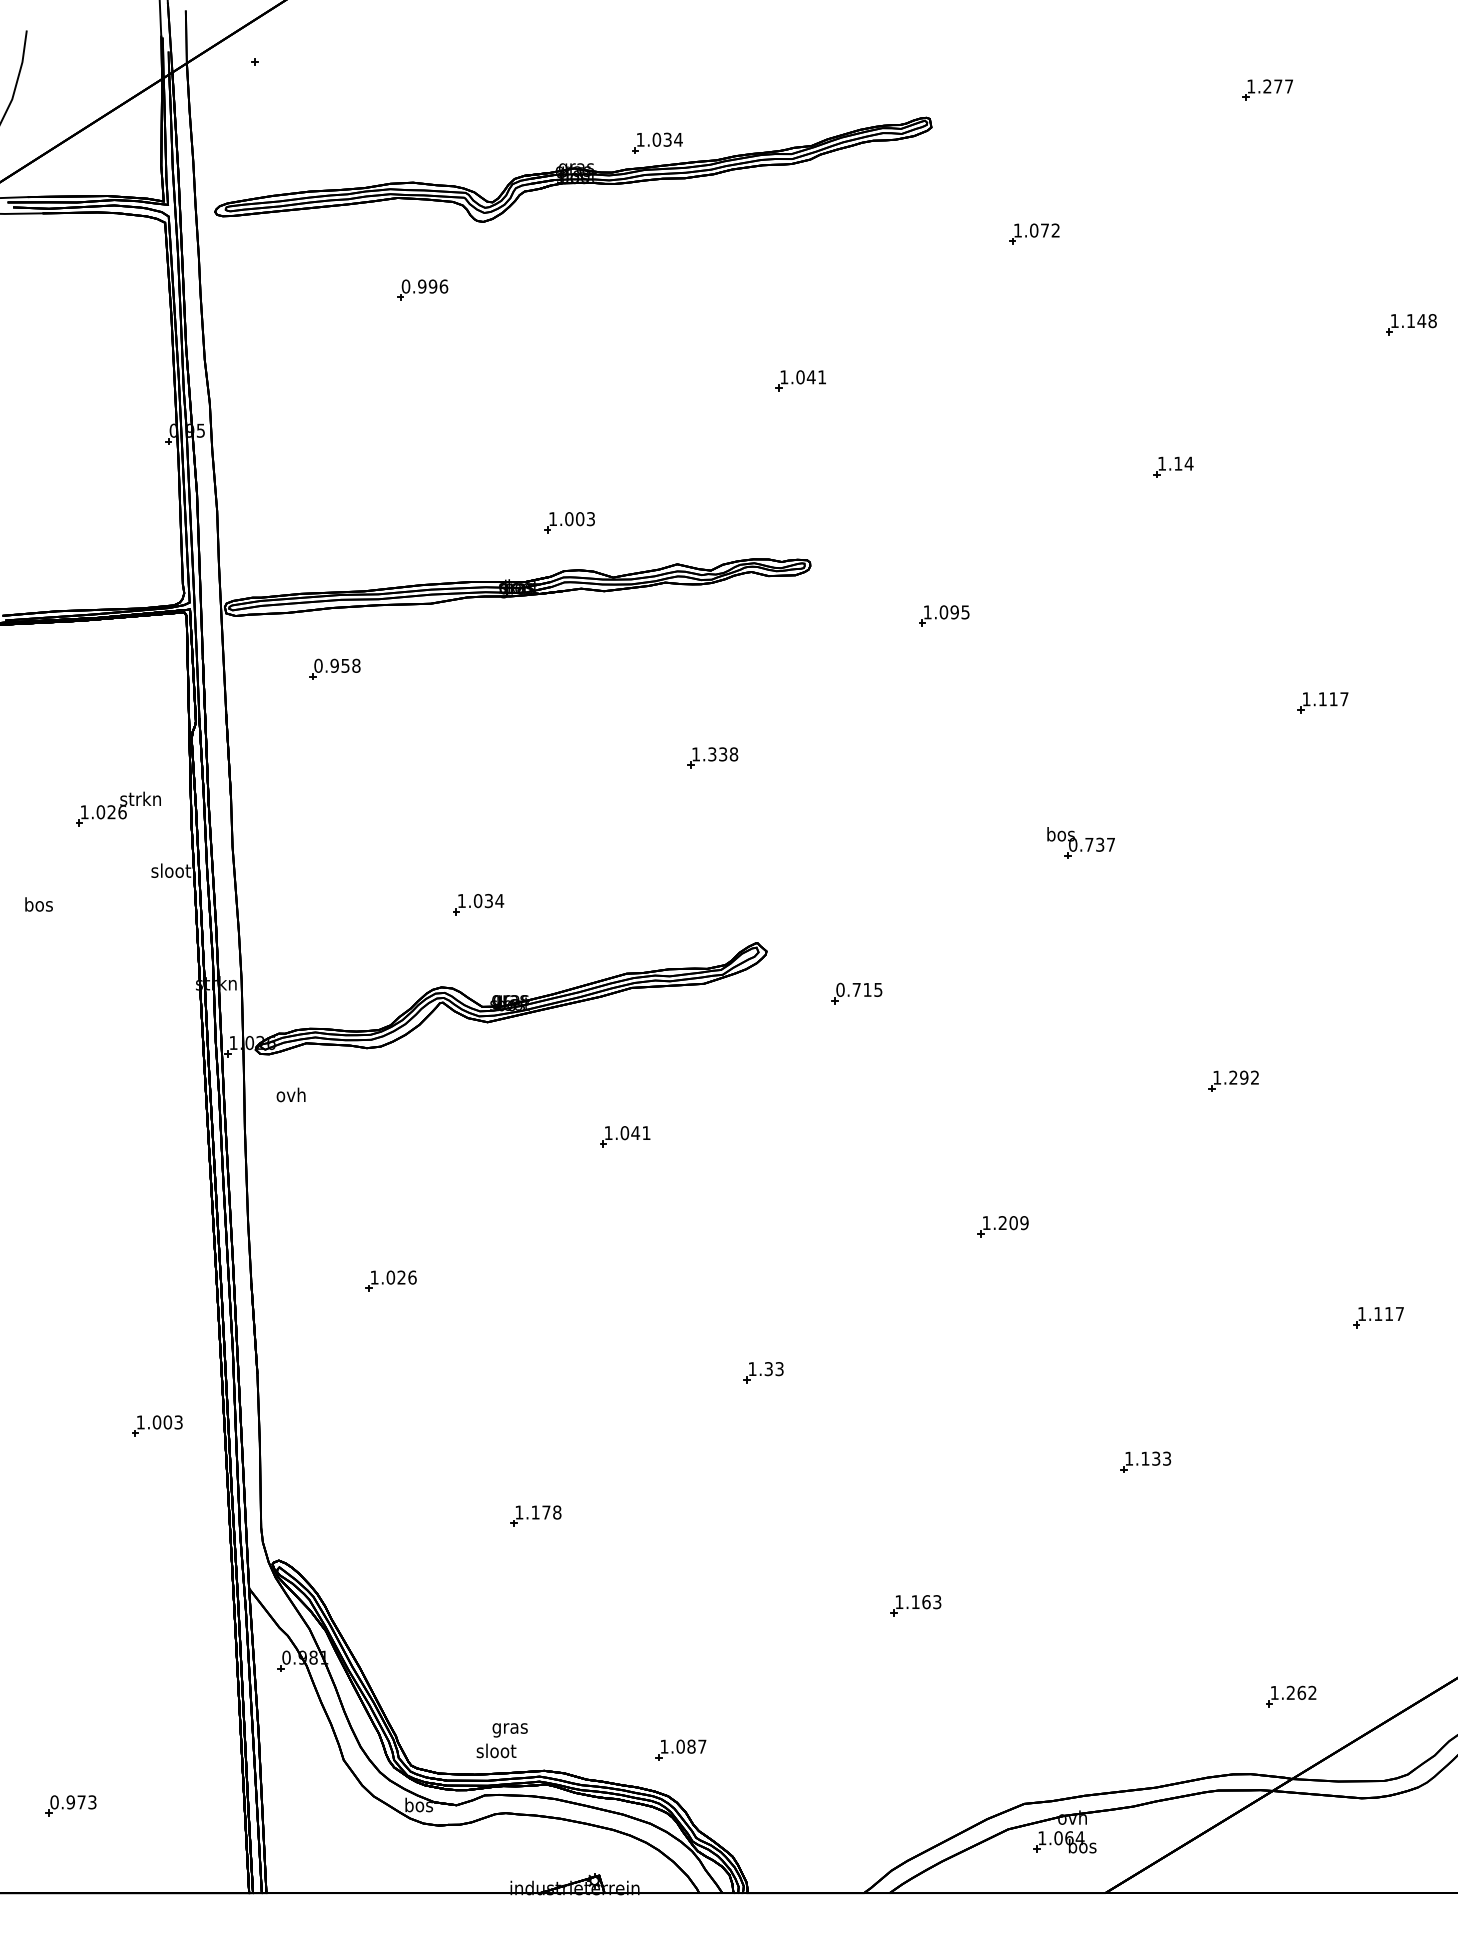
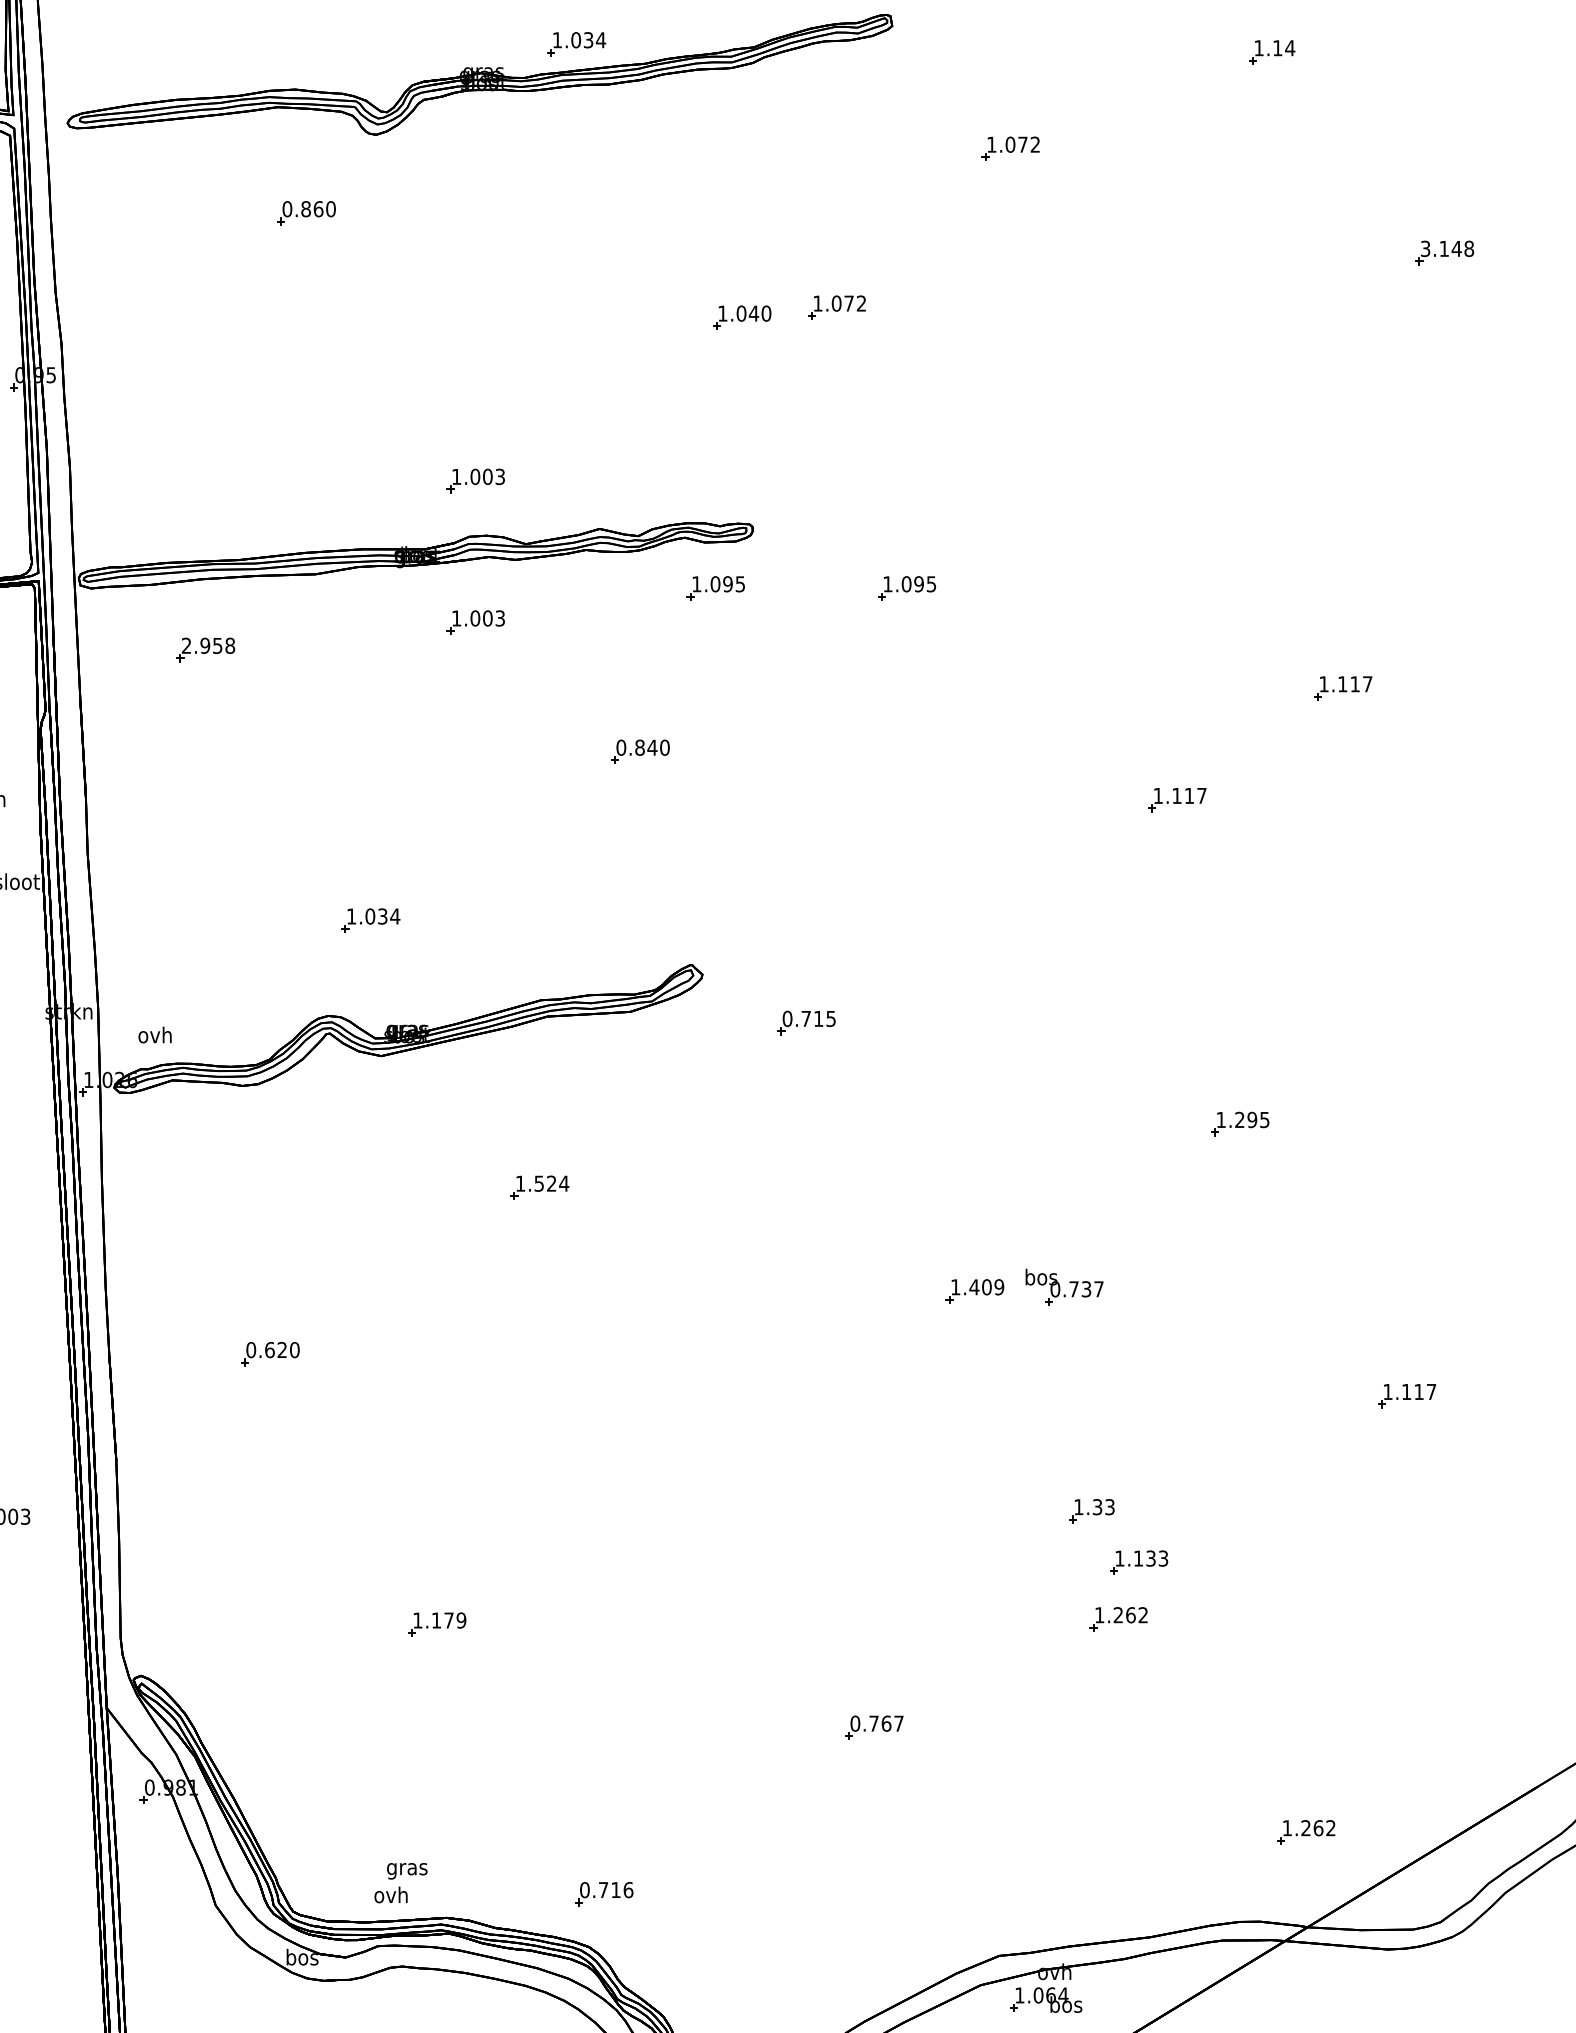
text: (433, 286) -> (319, 209), 0.996 -> 0.860
text: (1394, 321) -> (1425, 249), 1.148 -> 3.148
part: (883, 371) -> (837, 306), added
text: (822, 377) -> (766, 313), 1.041 -> 1.040
part: (1173, 466) -> (1272, 51), moved
part: (778, 615) -> (716, 587), added
part: (569, 645) -> (475, 622), added
text: (318, 665) -> (186, 645), 0.958 -> 2.958
text: (714, 754) -> (642, 747), 1.338 -> 0.840
part: (1178, 799) -> (1176, 799), added
part: (1080, 842) -> (1063, 1286), moved
text: (1254, 1077) -> (1264, 1119), 1.292 -> 1.295
text: (290, 1094) -> (154, 1034), moved
text: (635, 1133) -> (551, 1184), 1.041 -> 1.524
text: (1002, 1222) -> (974, 1286), 1.209 -> 1.409
text: (393, 1277) -> (272, 1349), 1.026 -> 0.620
part: (763, 1372) -> (1091, 1511), moved
part: (1128, 1511) -> (1119, 1619), added
text: (557, 1512) -> (461, 1620), 1.178 -> 1.179
text: (918, 1602) -> (877, 1724), 1.163 -> 0.767
text: (683, 1746) -> (606, 1889), 1.087 -> 0.716
text: (496, 1750) -> (391, 1894), sloot -> ovh

